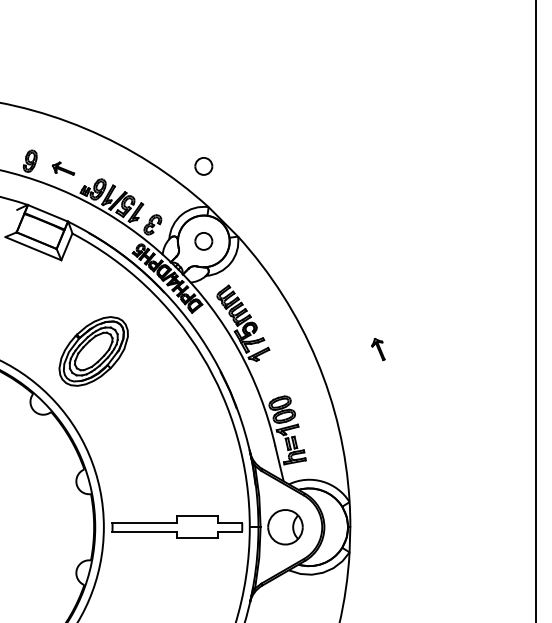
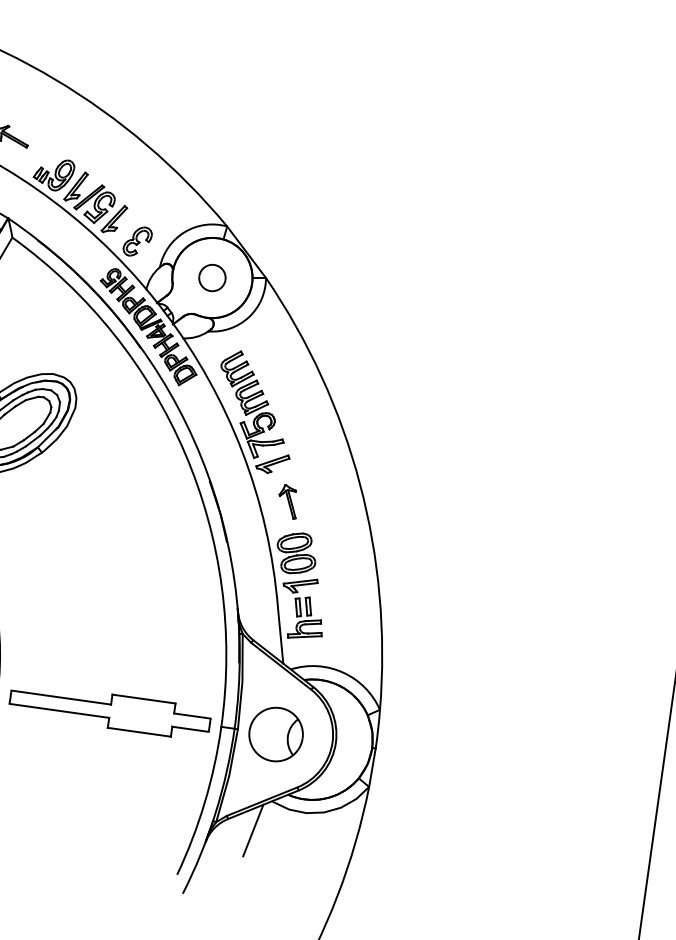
part: (203, 166) -> (228, 162), removed
part: (378, 349) -> (288, 501), moved
line: (279, 590) -> (253, 830), added

